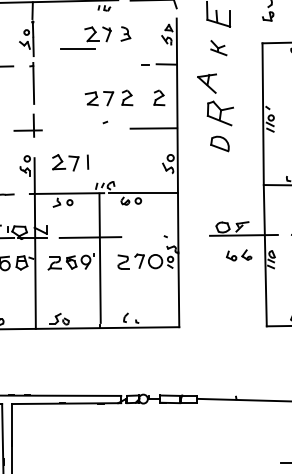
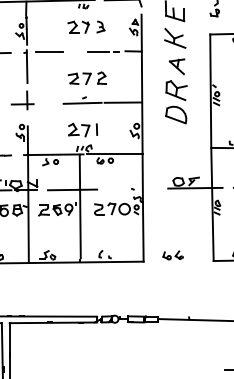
part: (218, 47) -> (175, 37), size x1.67
line: (77, 48) -> (49, 52), moved
line: (122, 64) -> (98, 51), added
part: (206, 83) -> (176, 66), moved
part: (159, 97) -> (127, 77), removed
line: (102, 128) -> (82, 102), added
part: (219, 143) -> (175, 114), size x1.43
part: (70, 162) -> (82, 129), moved
part: (239, 255) -> (173, 255), moved

